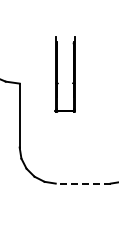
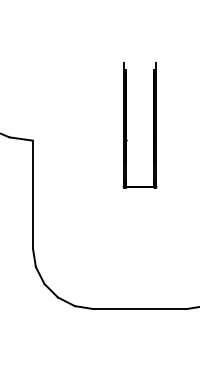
part: (57, 74) -> (126, 125), moved
line: (82, 183) -> (138, 308), dashed -> solid

